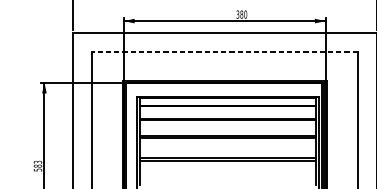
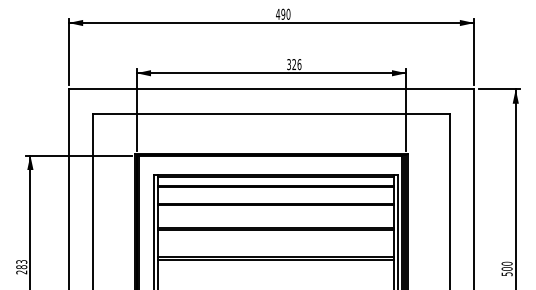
text: (243, 14) -> (296, 64), 380 -> 326
line: (224, 51) -> (271, 114), dashed -> solid
text: (37, 170) -> (21, 272), 583 -> 283

